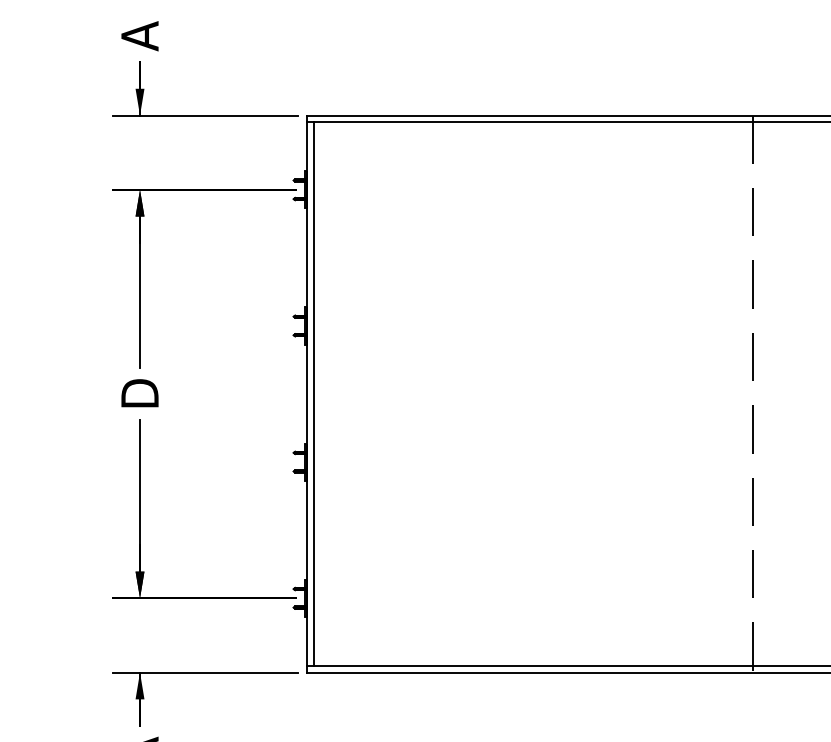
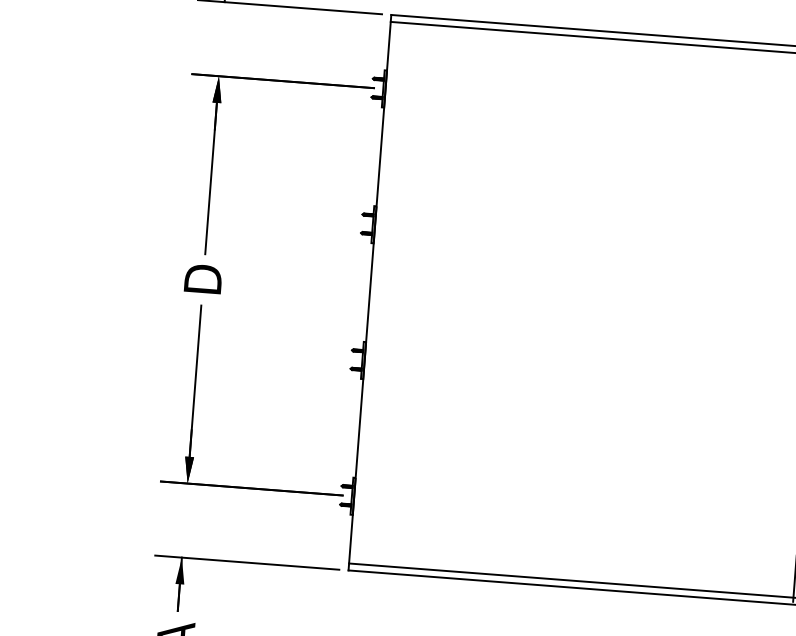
line: (314, 393) -> (377, 292), removed

